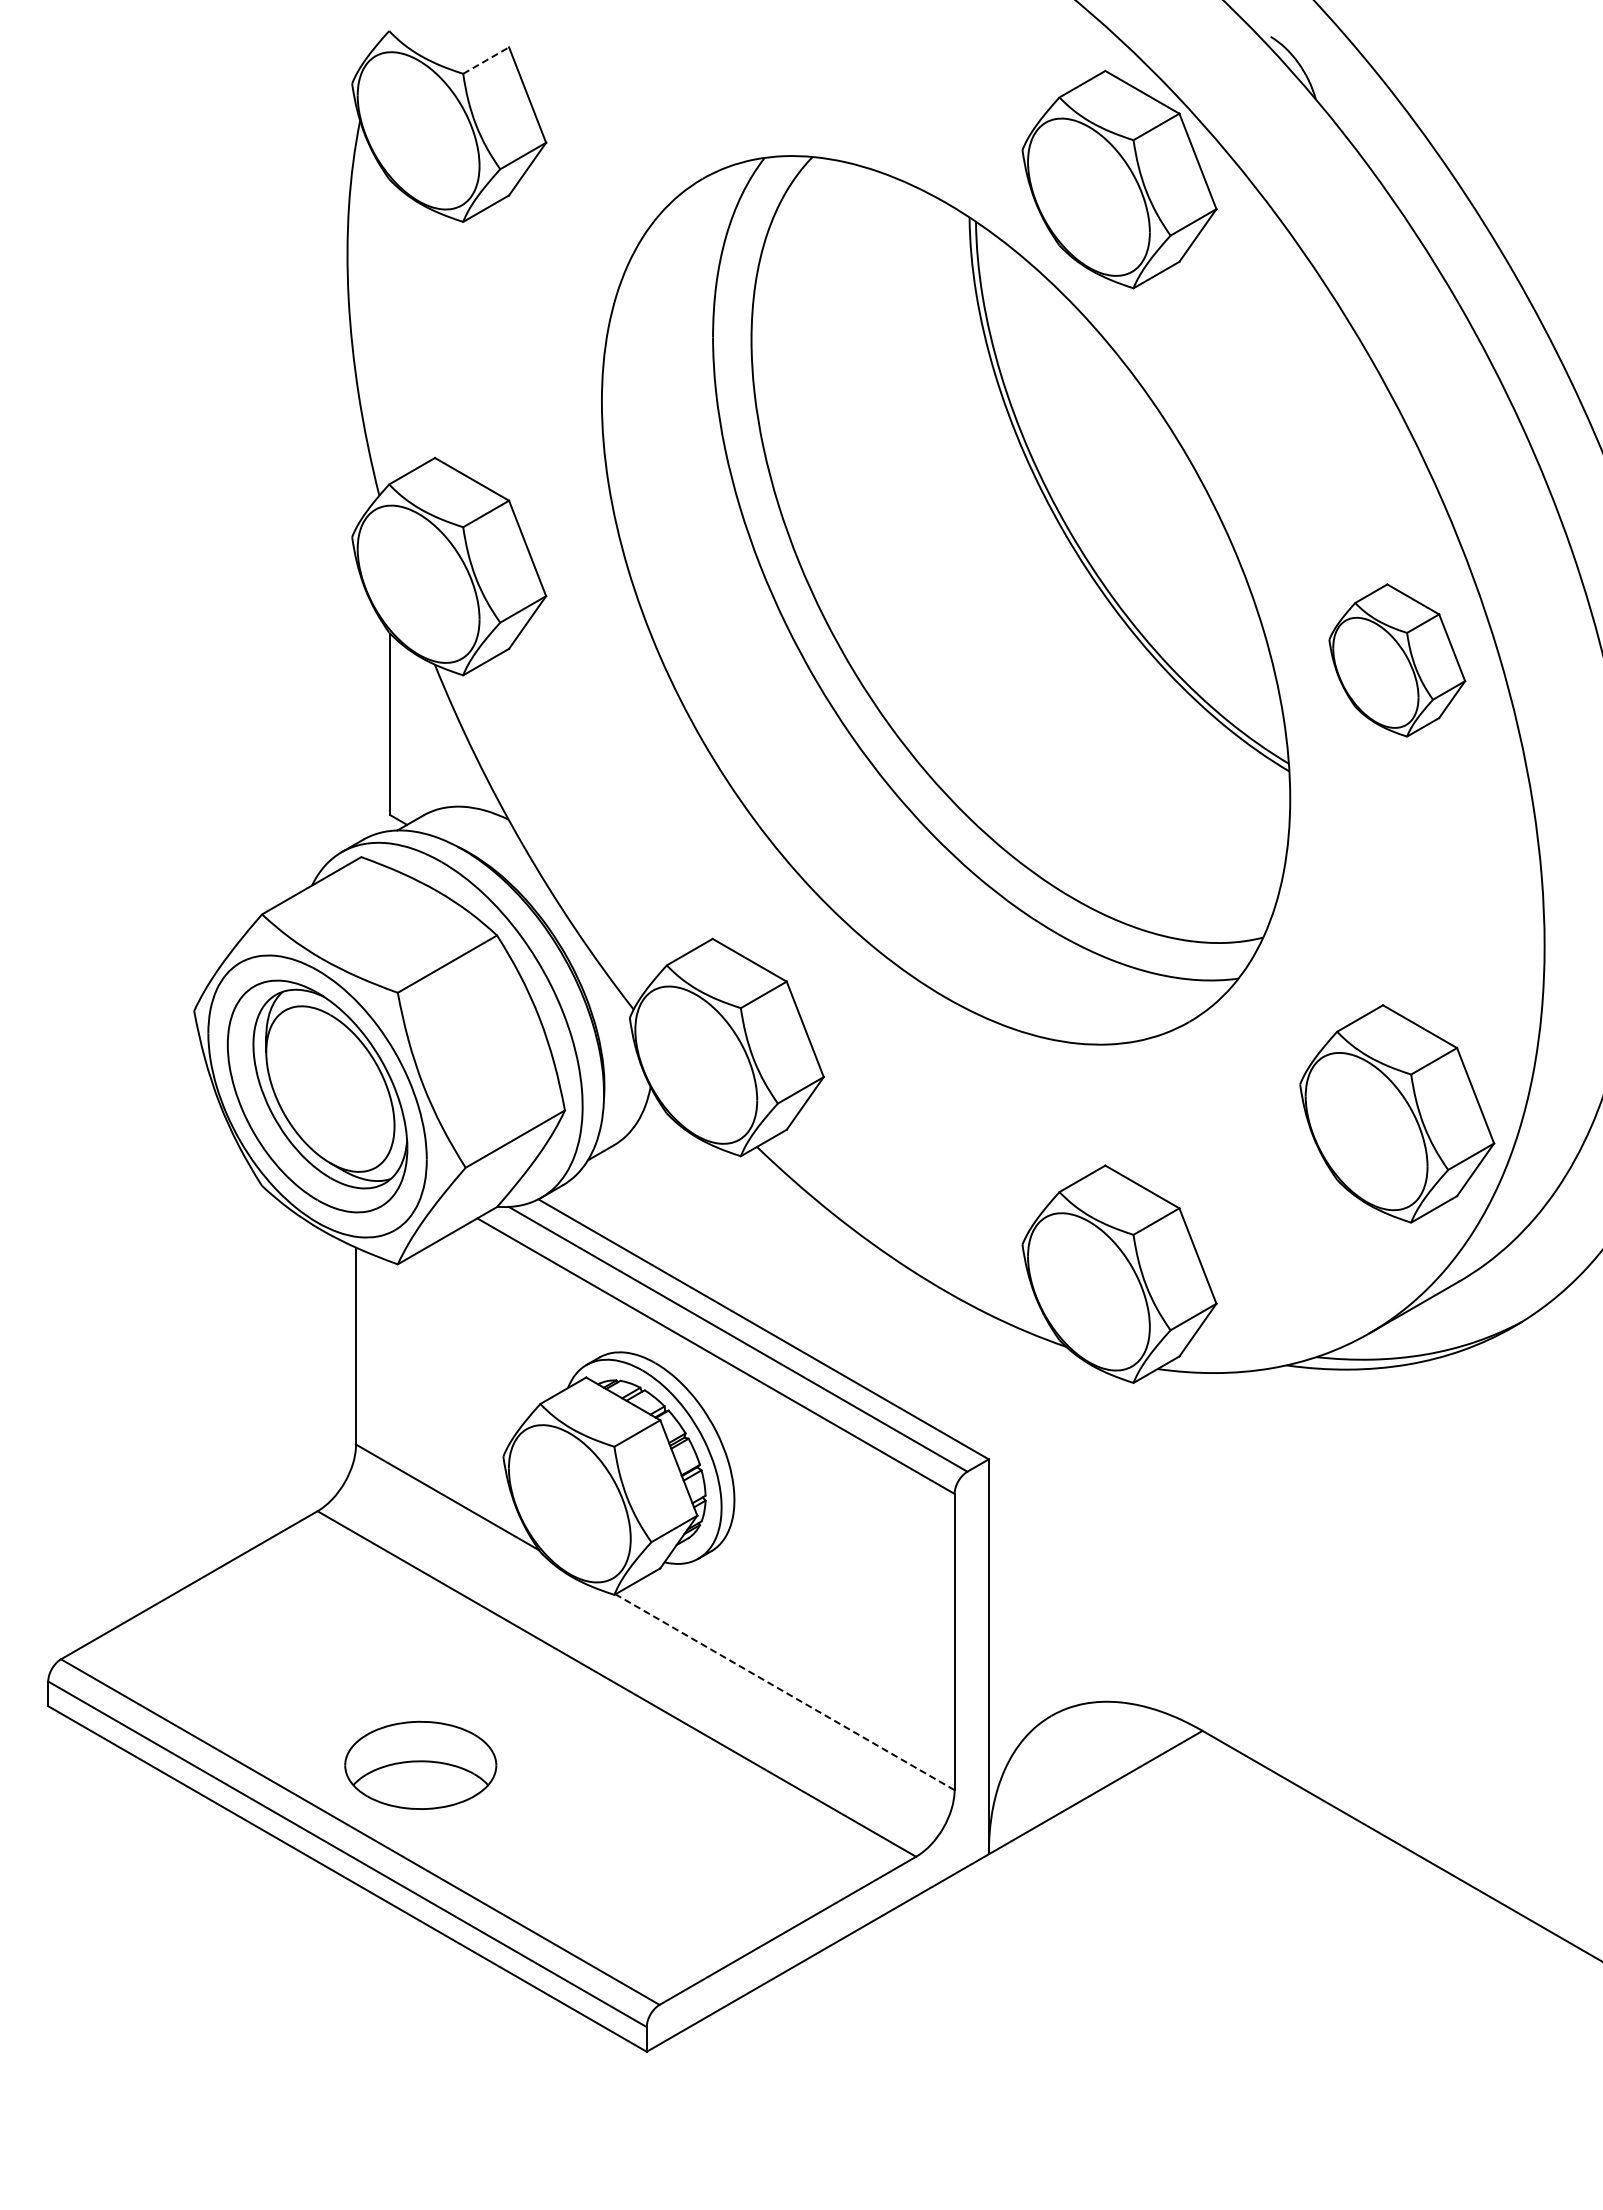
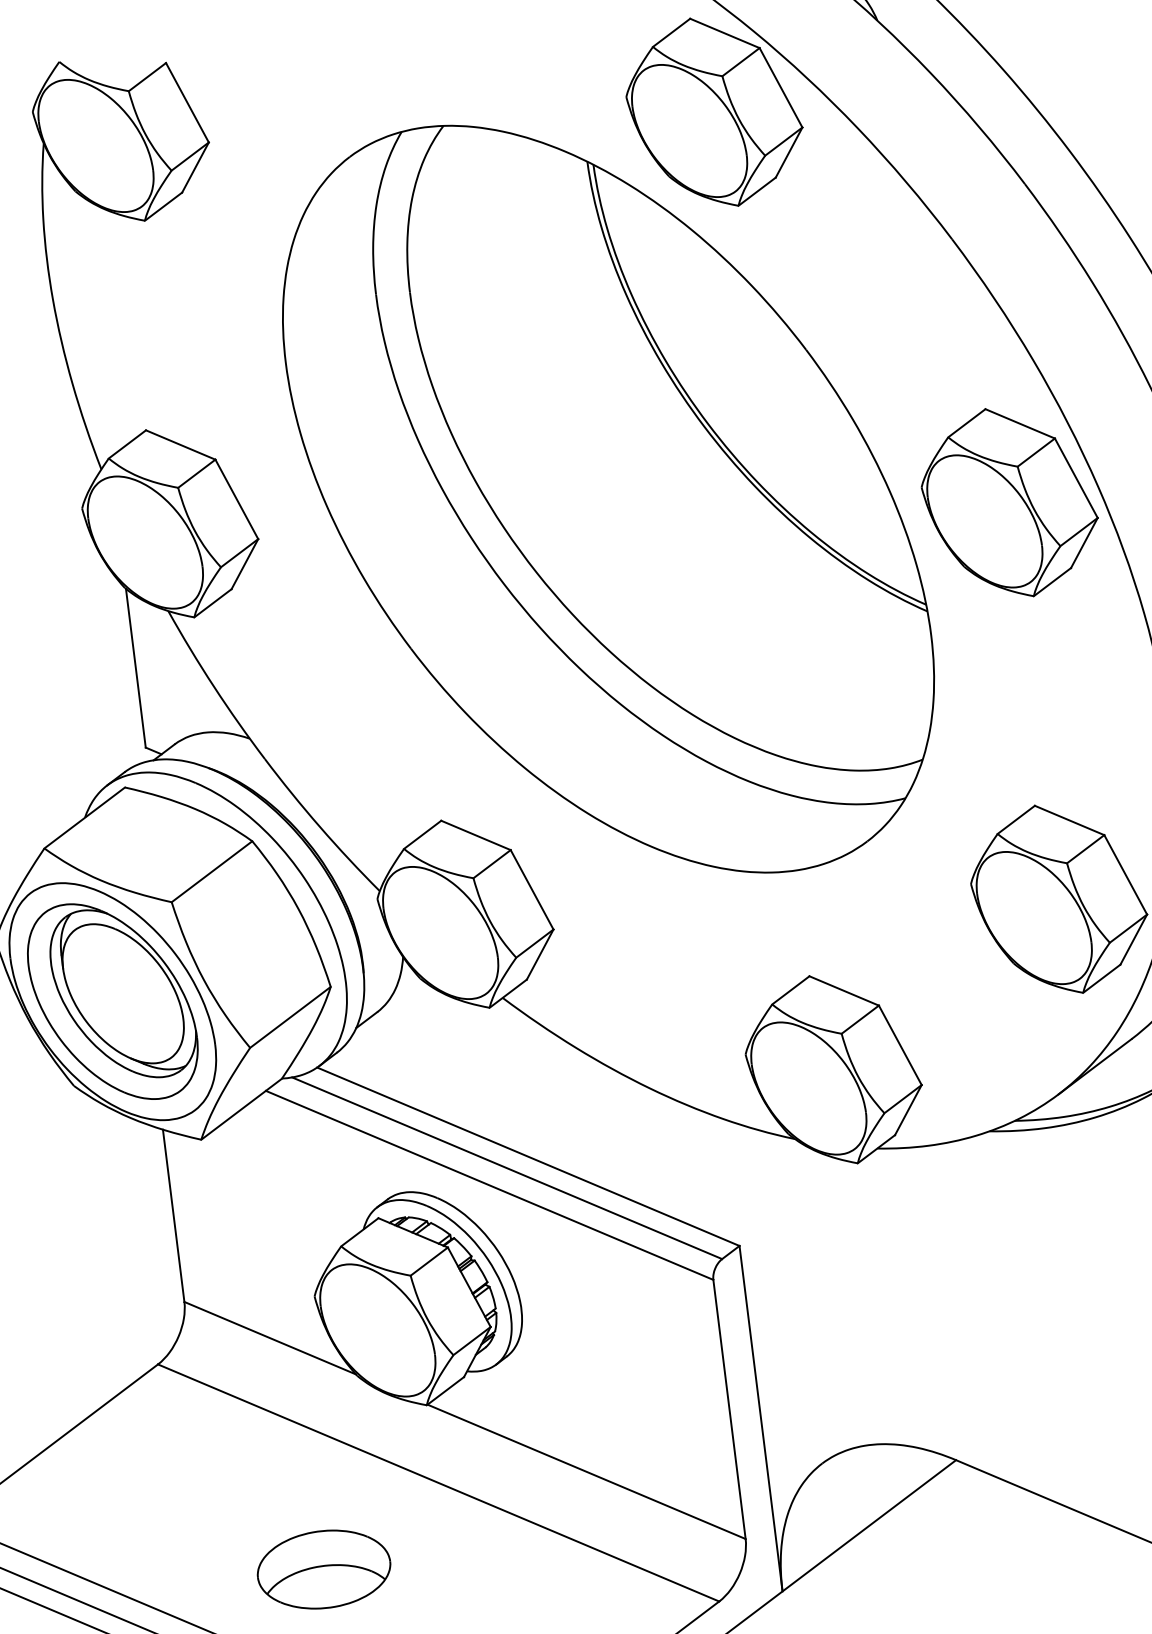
line: (486, 60) -> (147, 77), dashed -> solid
part: (1397, 660) -> (1009, 502), size x1.43
line: (785, 1692) -> (587, 1472), dashed -> solid
part: (420, 1764) -> (323, 1568), moved

